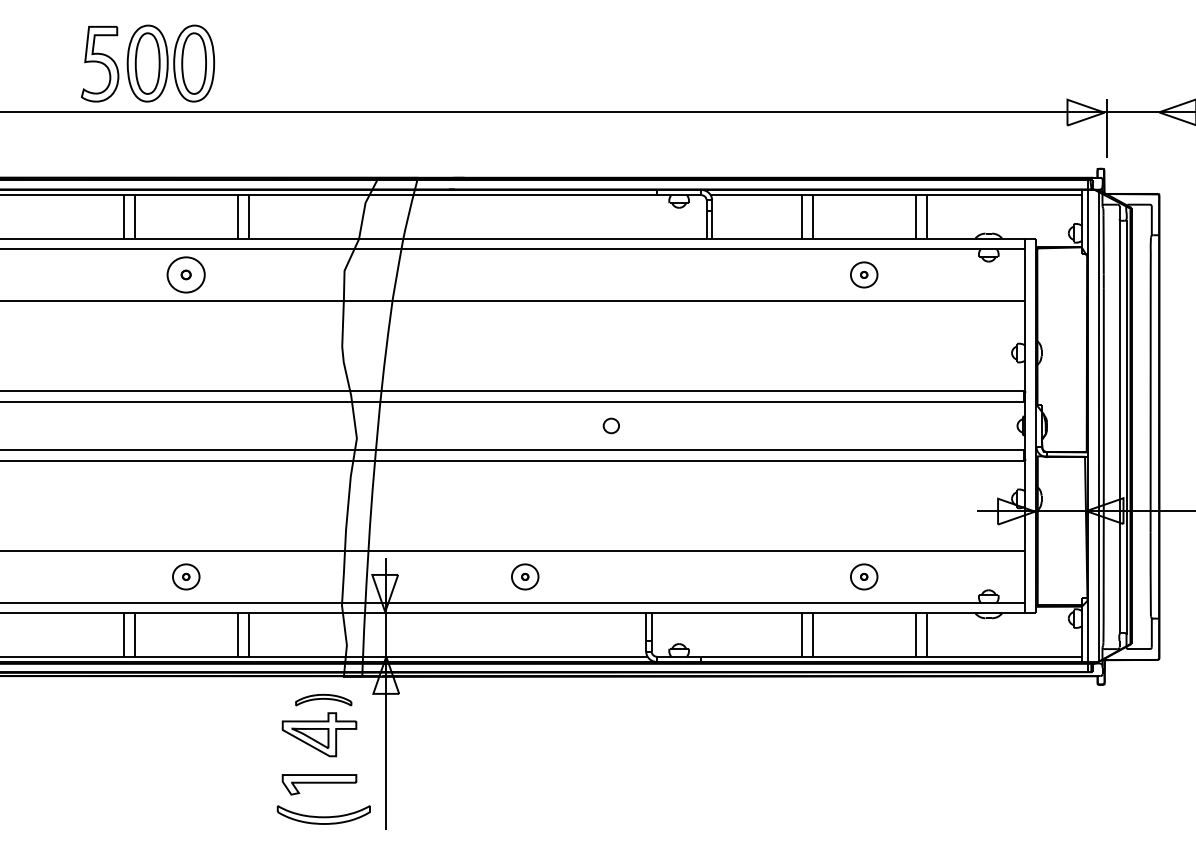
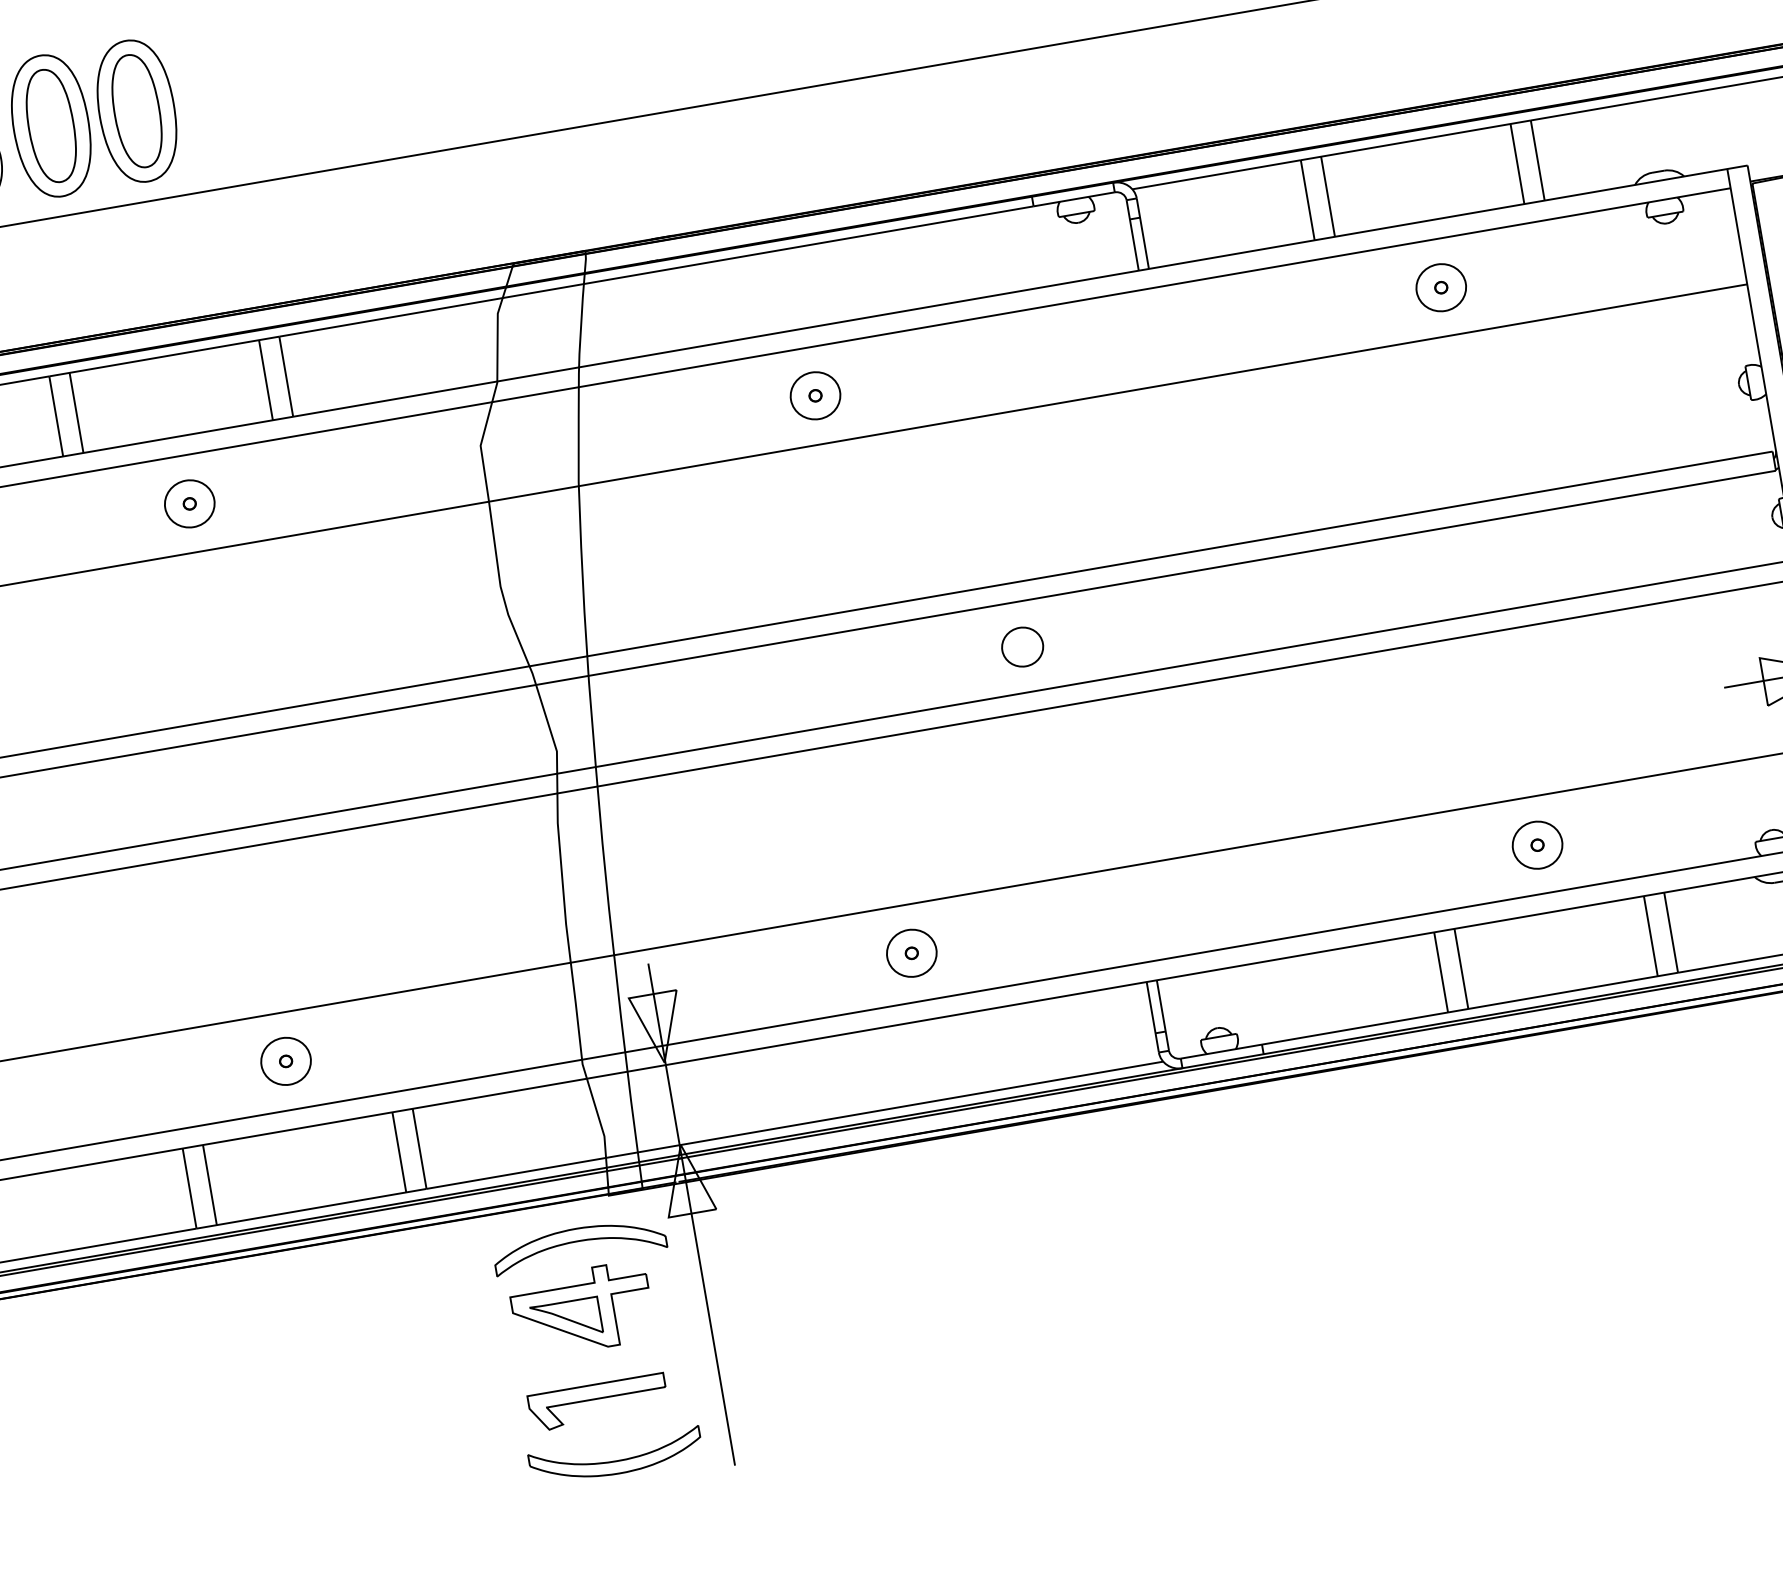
part: (186, 274) -> (190, 502), size x0.71
part: (525, 274) -> (815, 394), added
part: (611, 425) -> (1022, 646), size x1.43
part: (323, 699) -> (578, 1243), size x1.67

